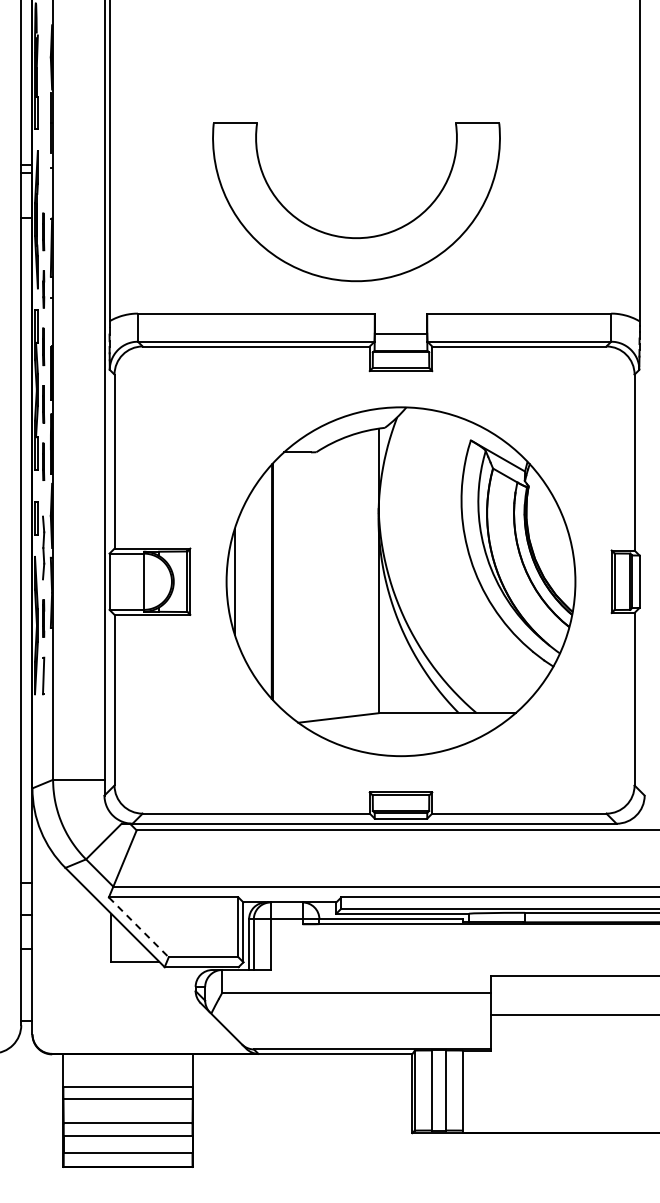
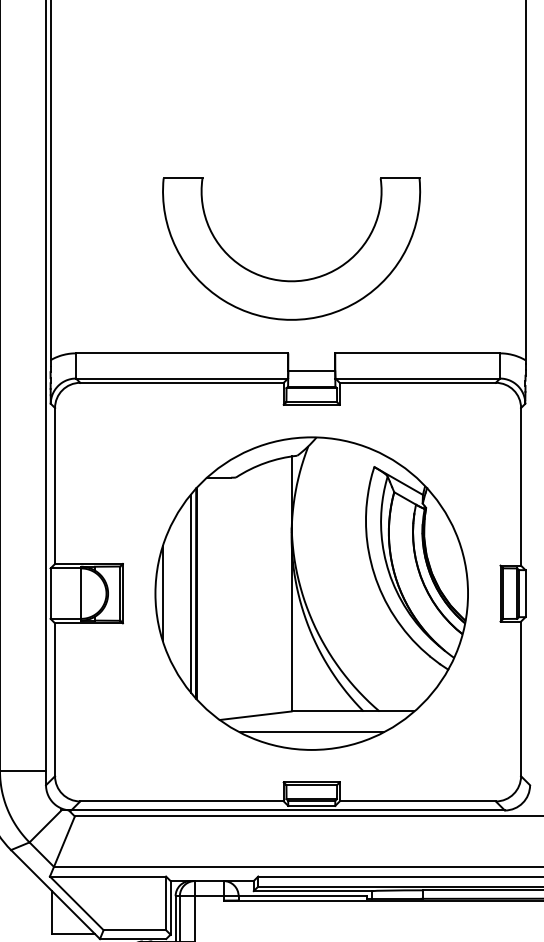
part: (348, 236) -> (284, 279), moved
line: (265, 581) -> (190, 593), added
line: (400, 736) -> (311, 732), added
line: (139, 927) -> (77, 903), dashed -> solid

